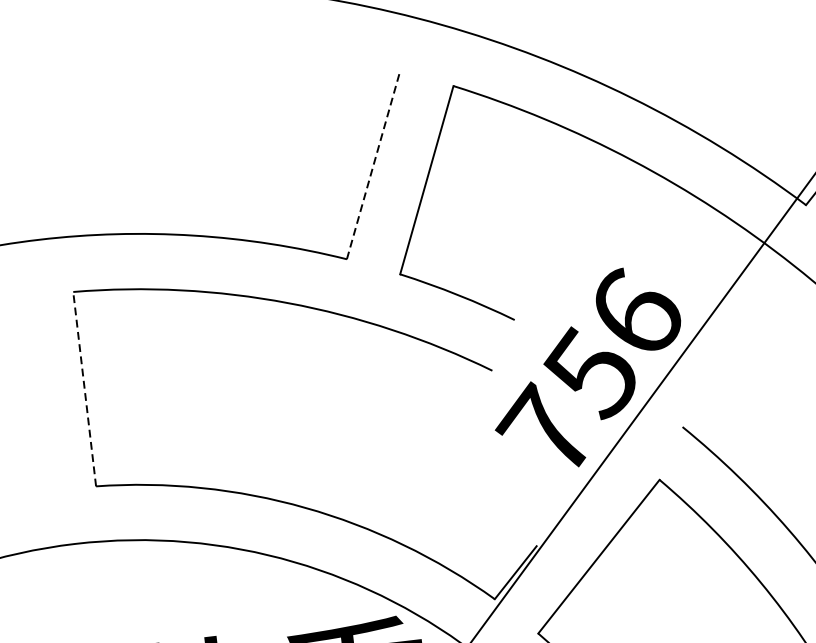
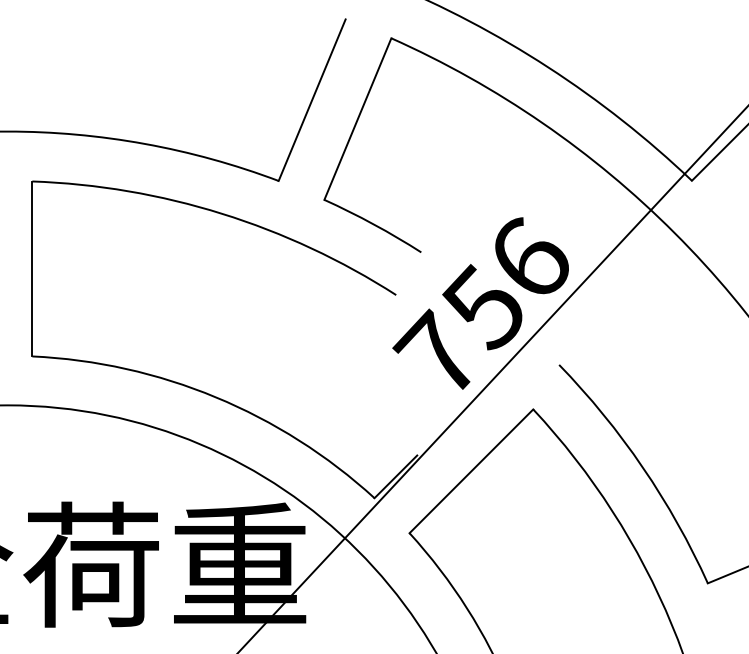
line: (373, 164) -> (312, 99), dashed -> solid
line: (84, 388) -> (32, 268), dashed -> solid

